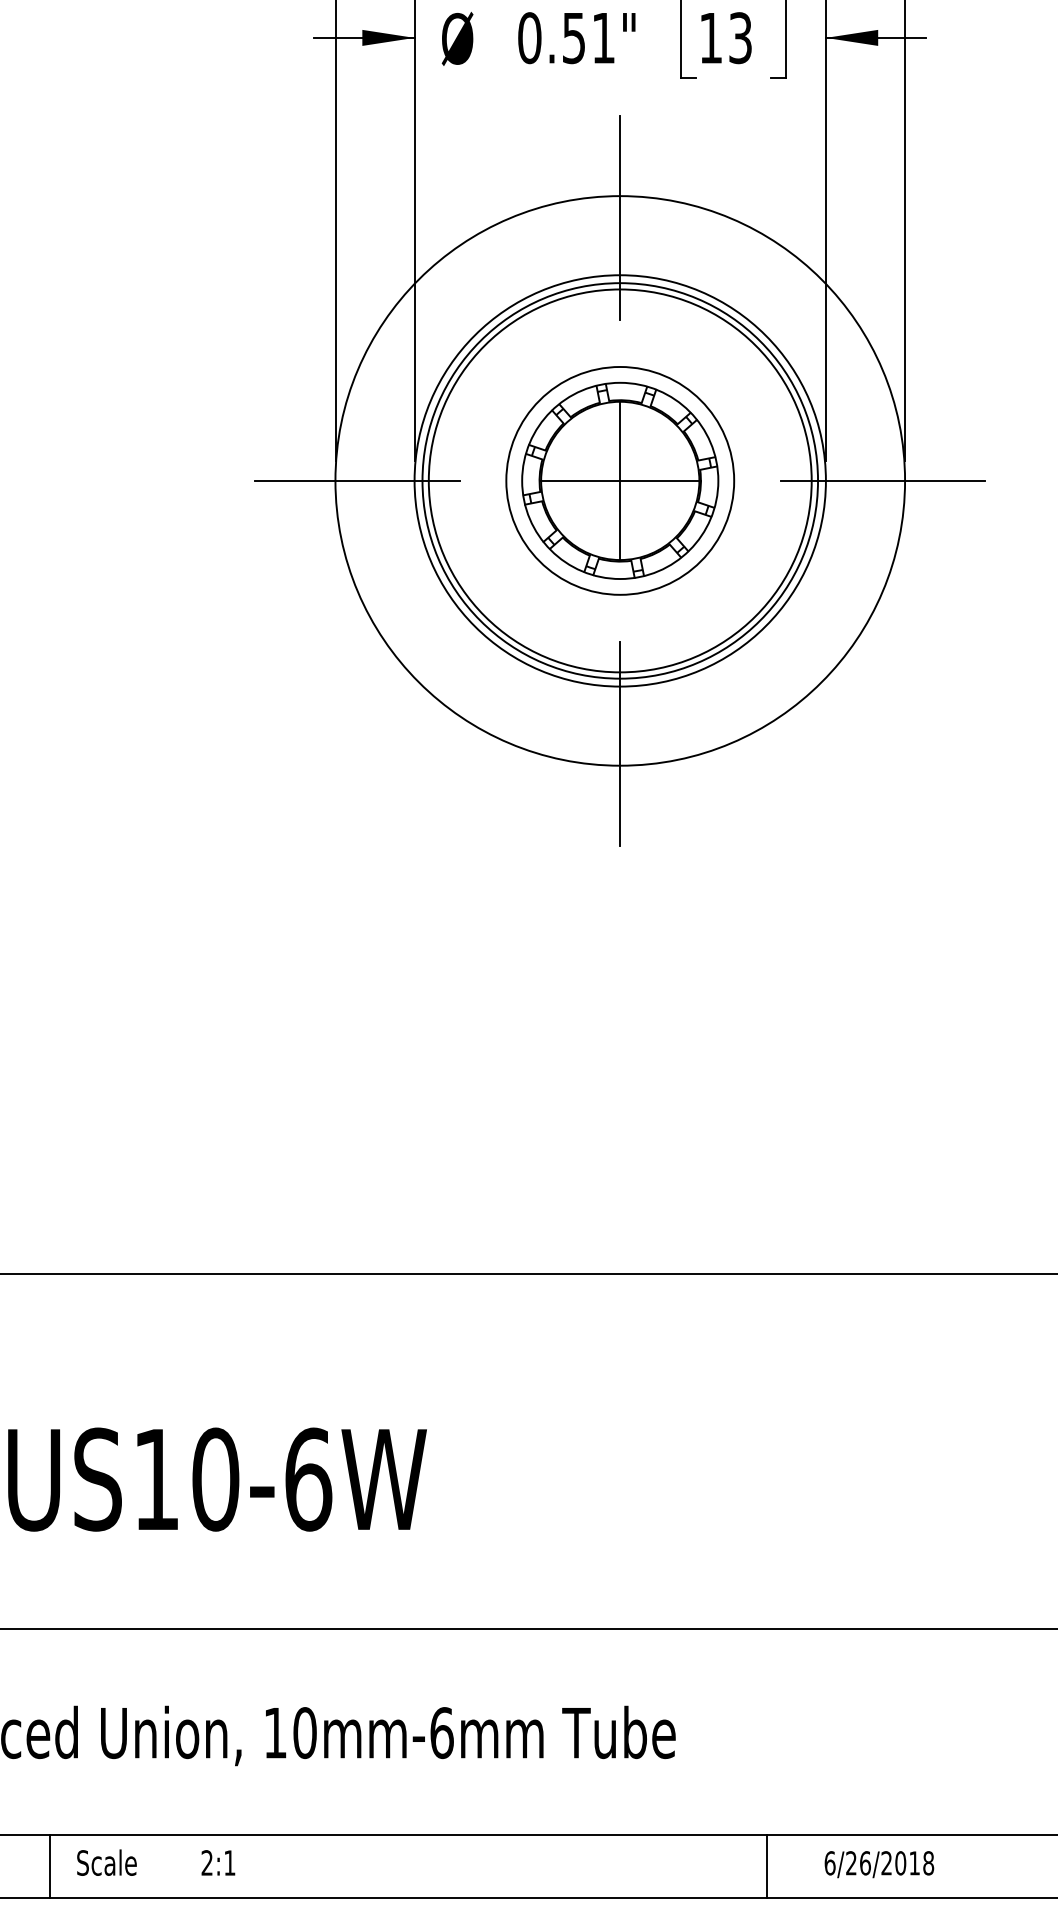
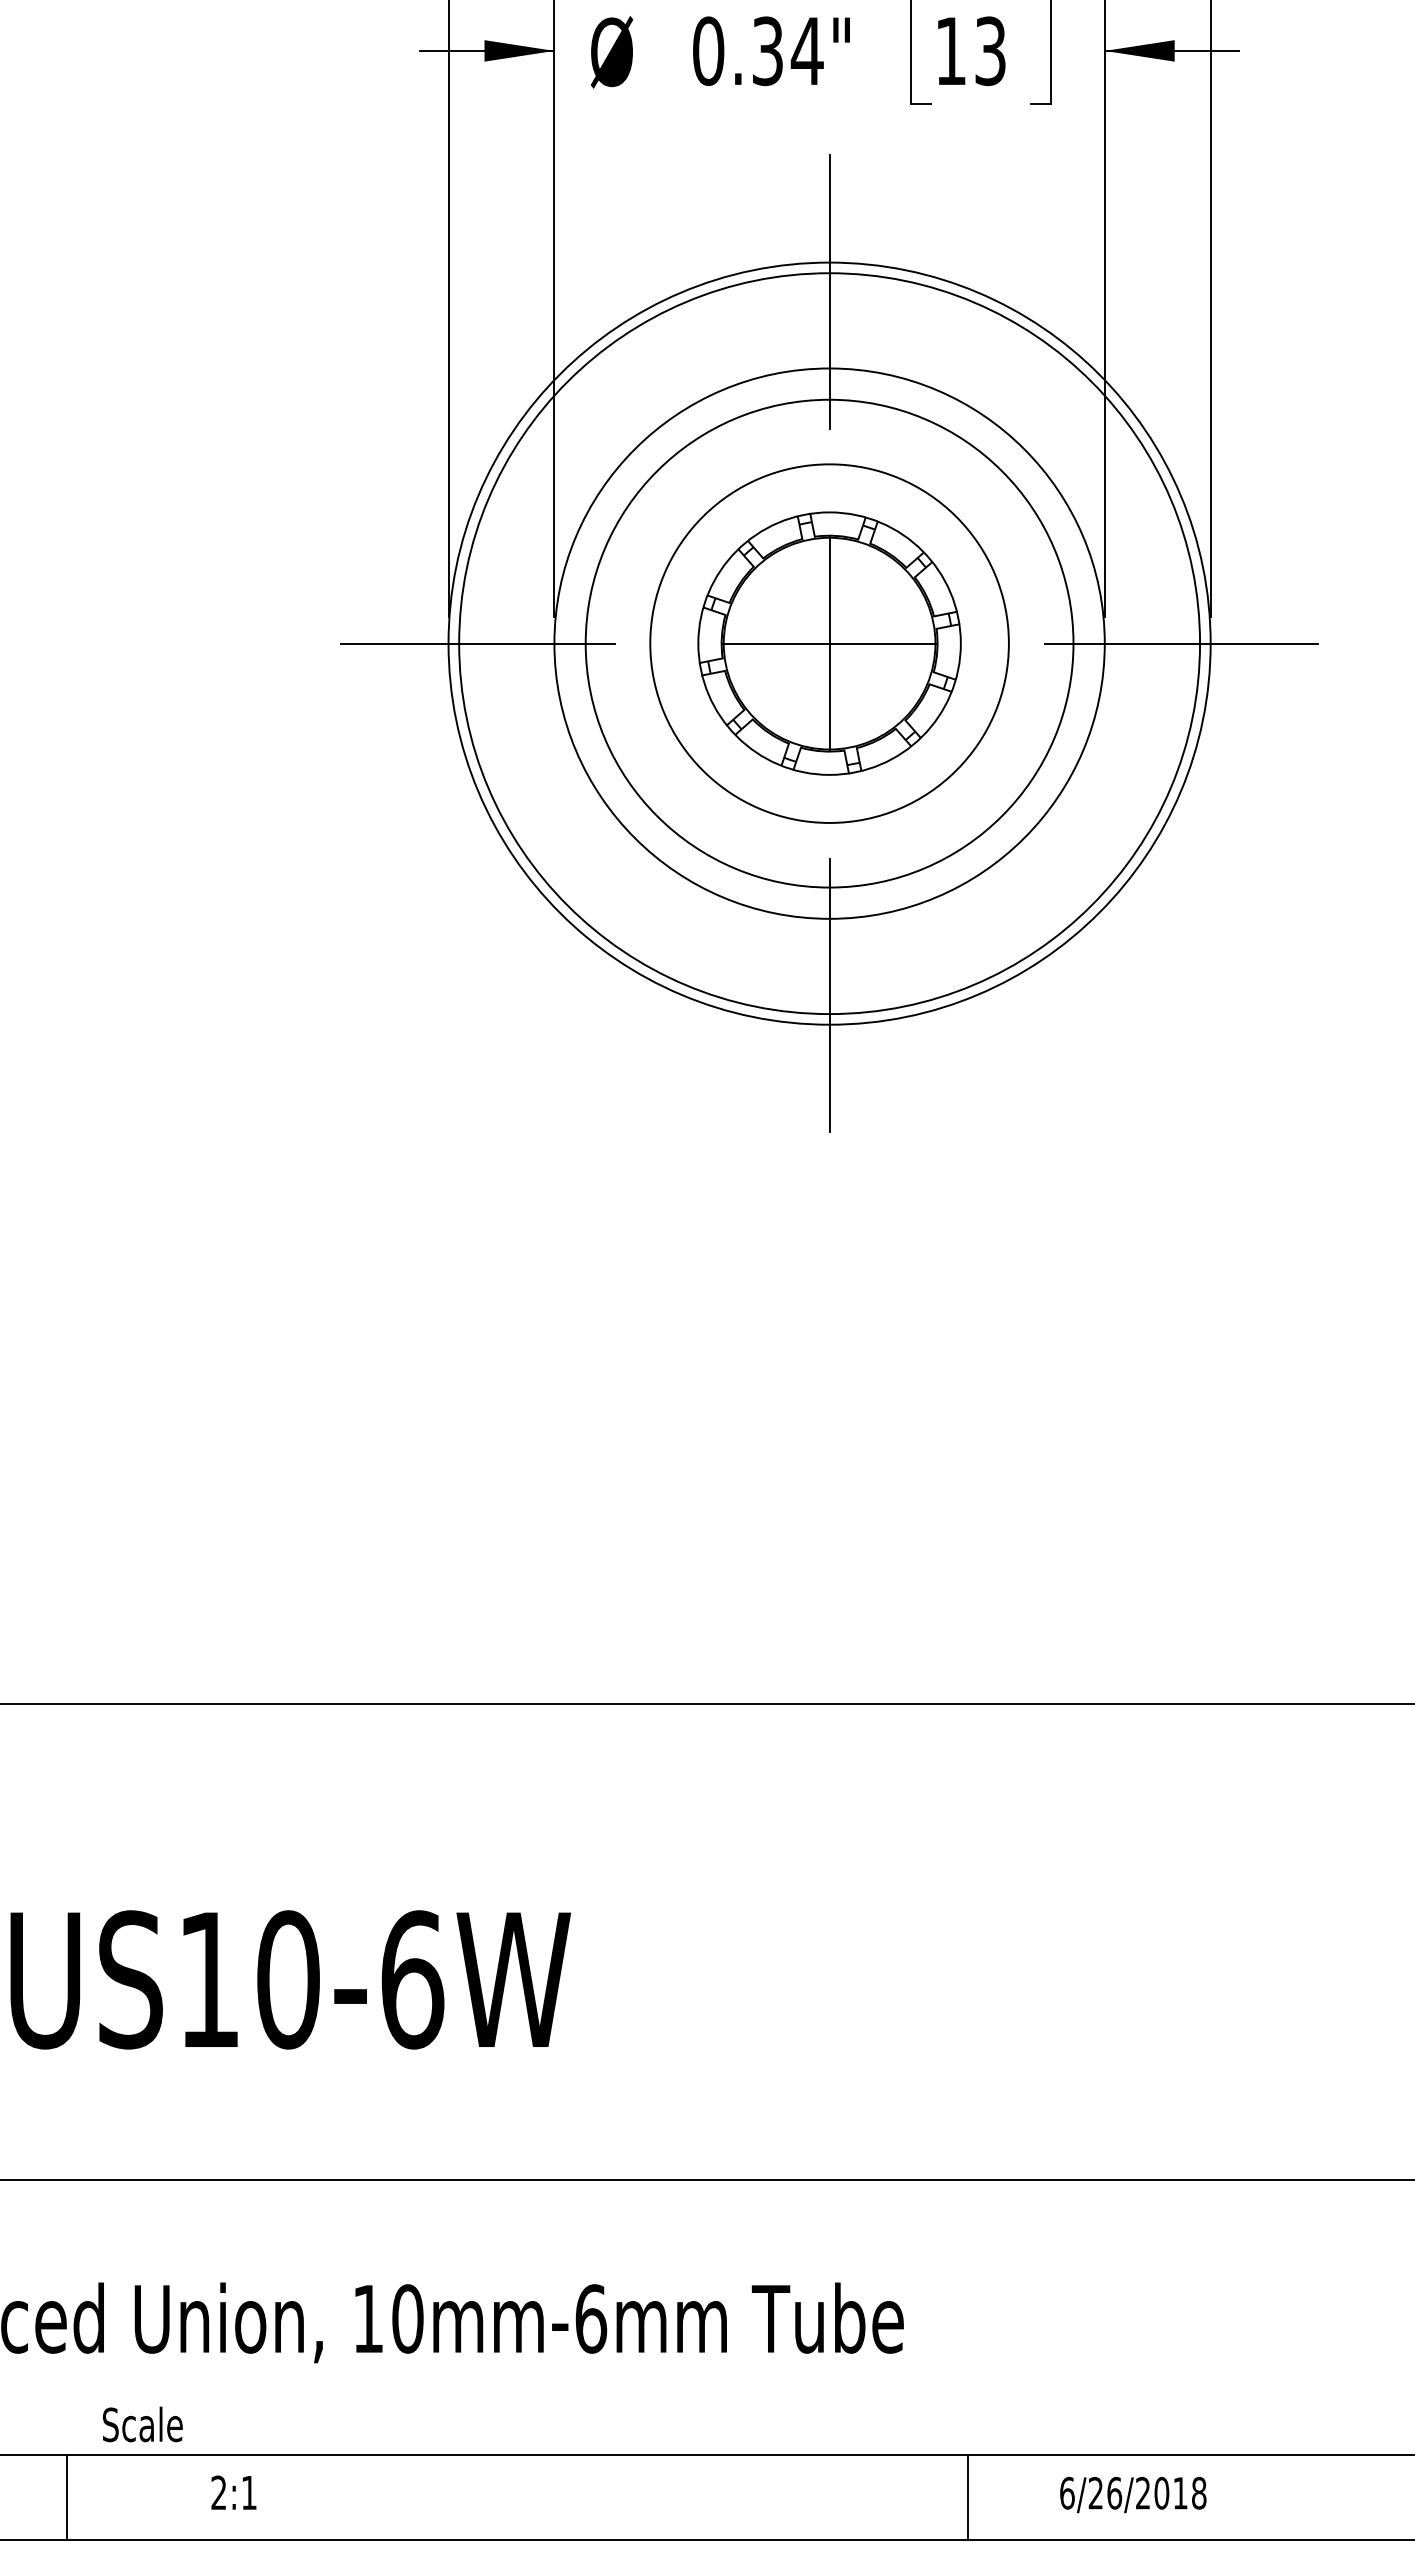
text: (589, 37) -> (788, 50), 0.51" -> 0.34"
circle: (620, 480) -> (829, 643), size x0.7
circle: (620, 480) -> (829, 643), size x1.4
circle: (620, 480) -> (829, 643), size x1.6
text: (106, 1862) -> (142, 2424), moved
text: (218, 1862) -> (233, 2492), moved
text: (879, 1864) -> (1133, 2494), moved
line: (766, 1866) -> (968, 2497), moved

